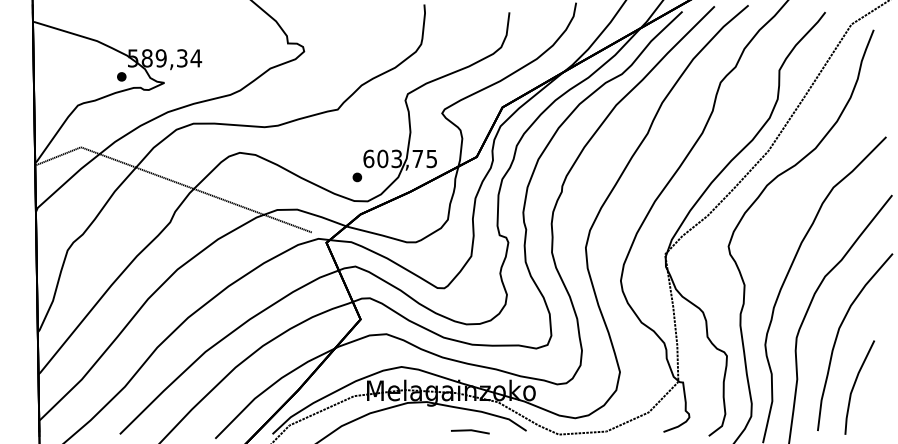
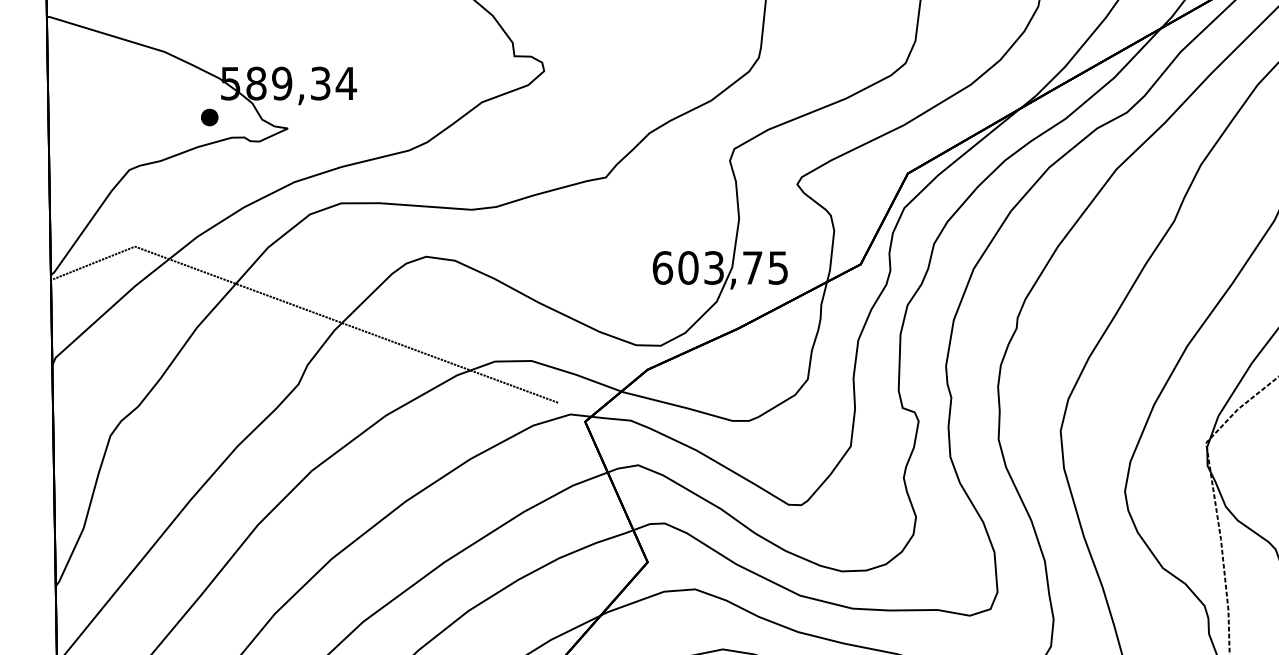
part: (357, 177) -> (641, 302), removed

